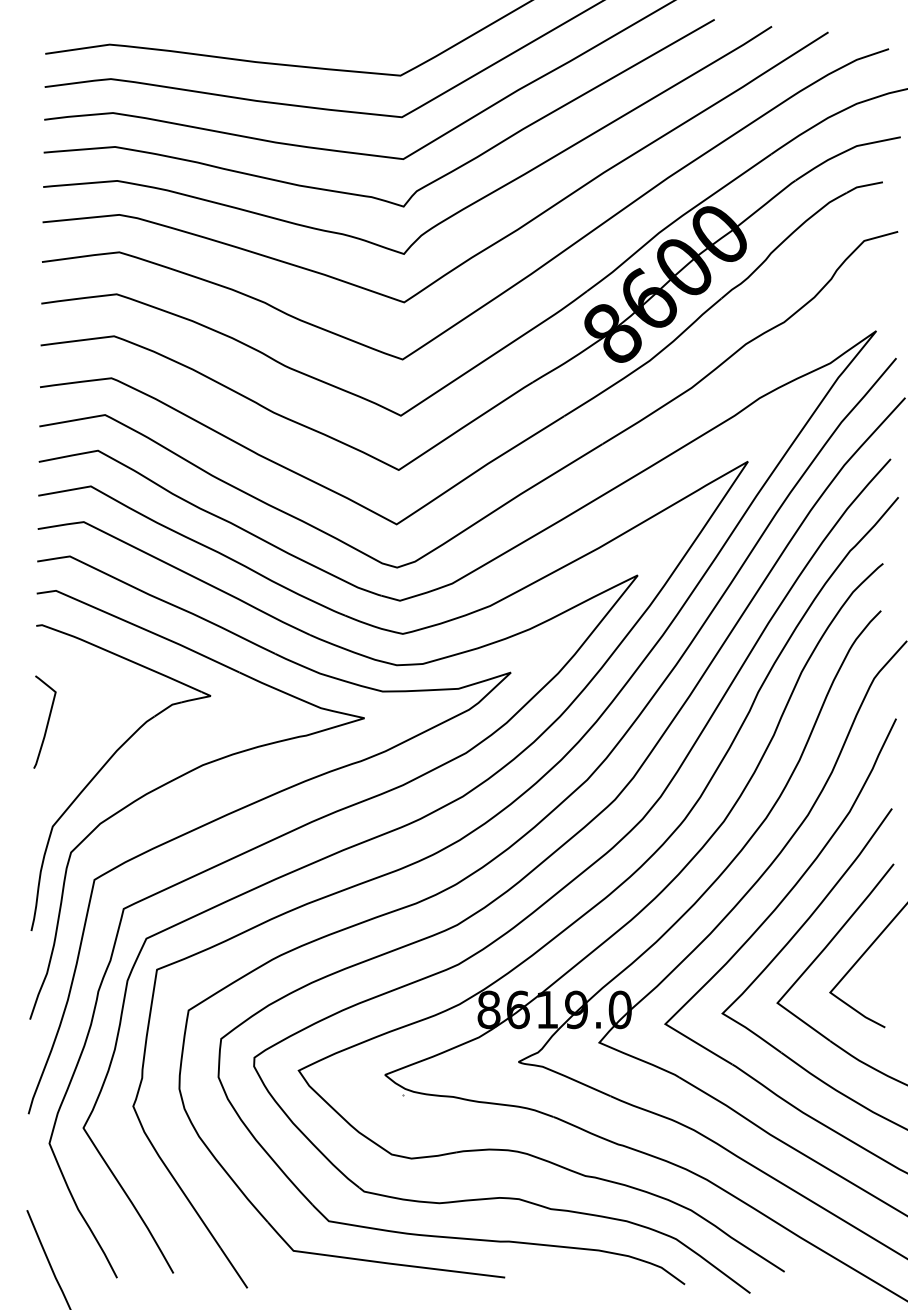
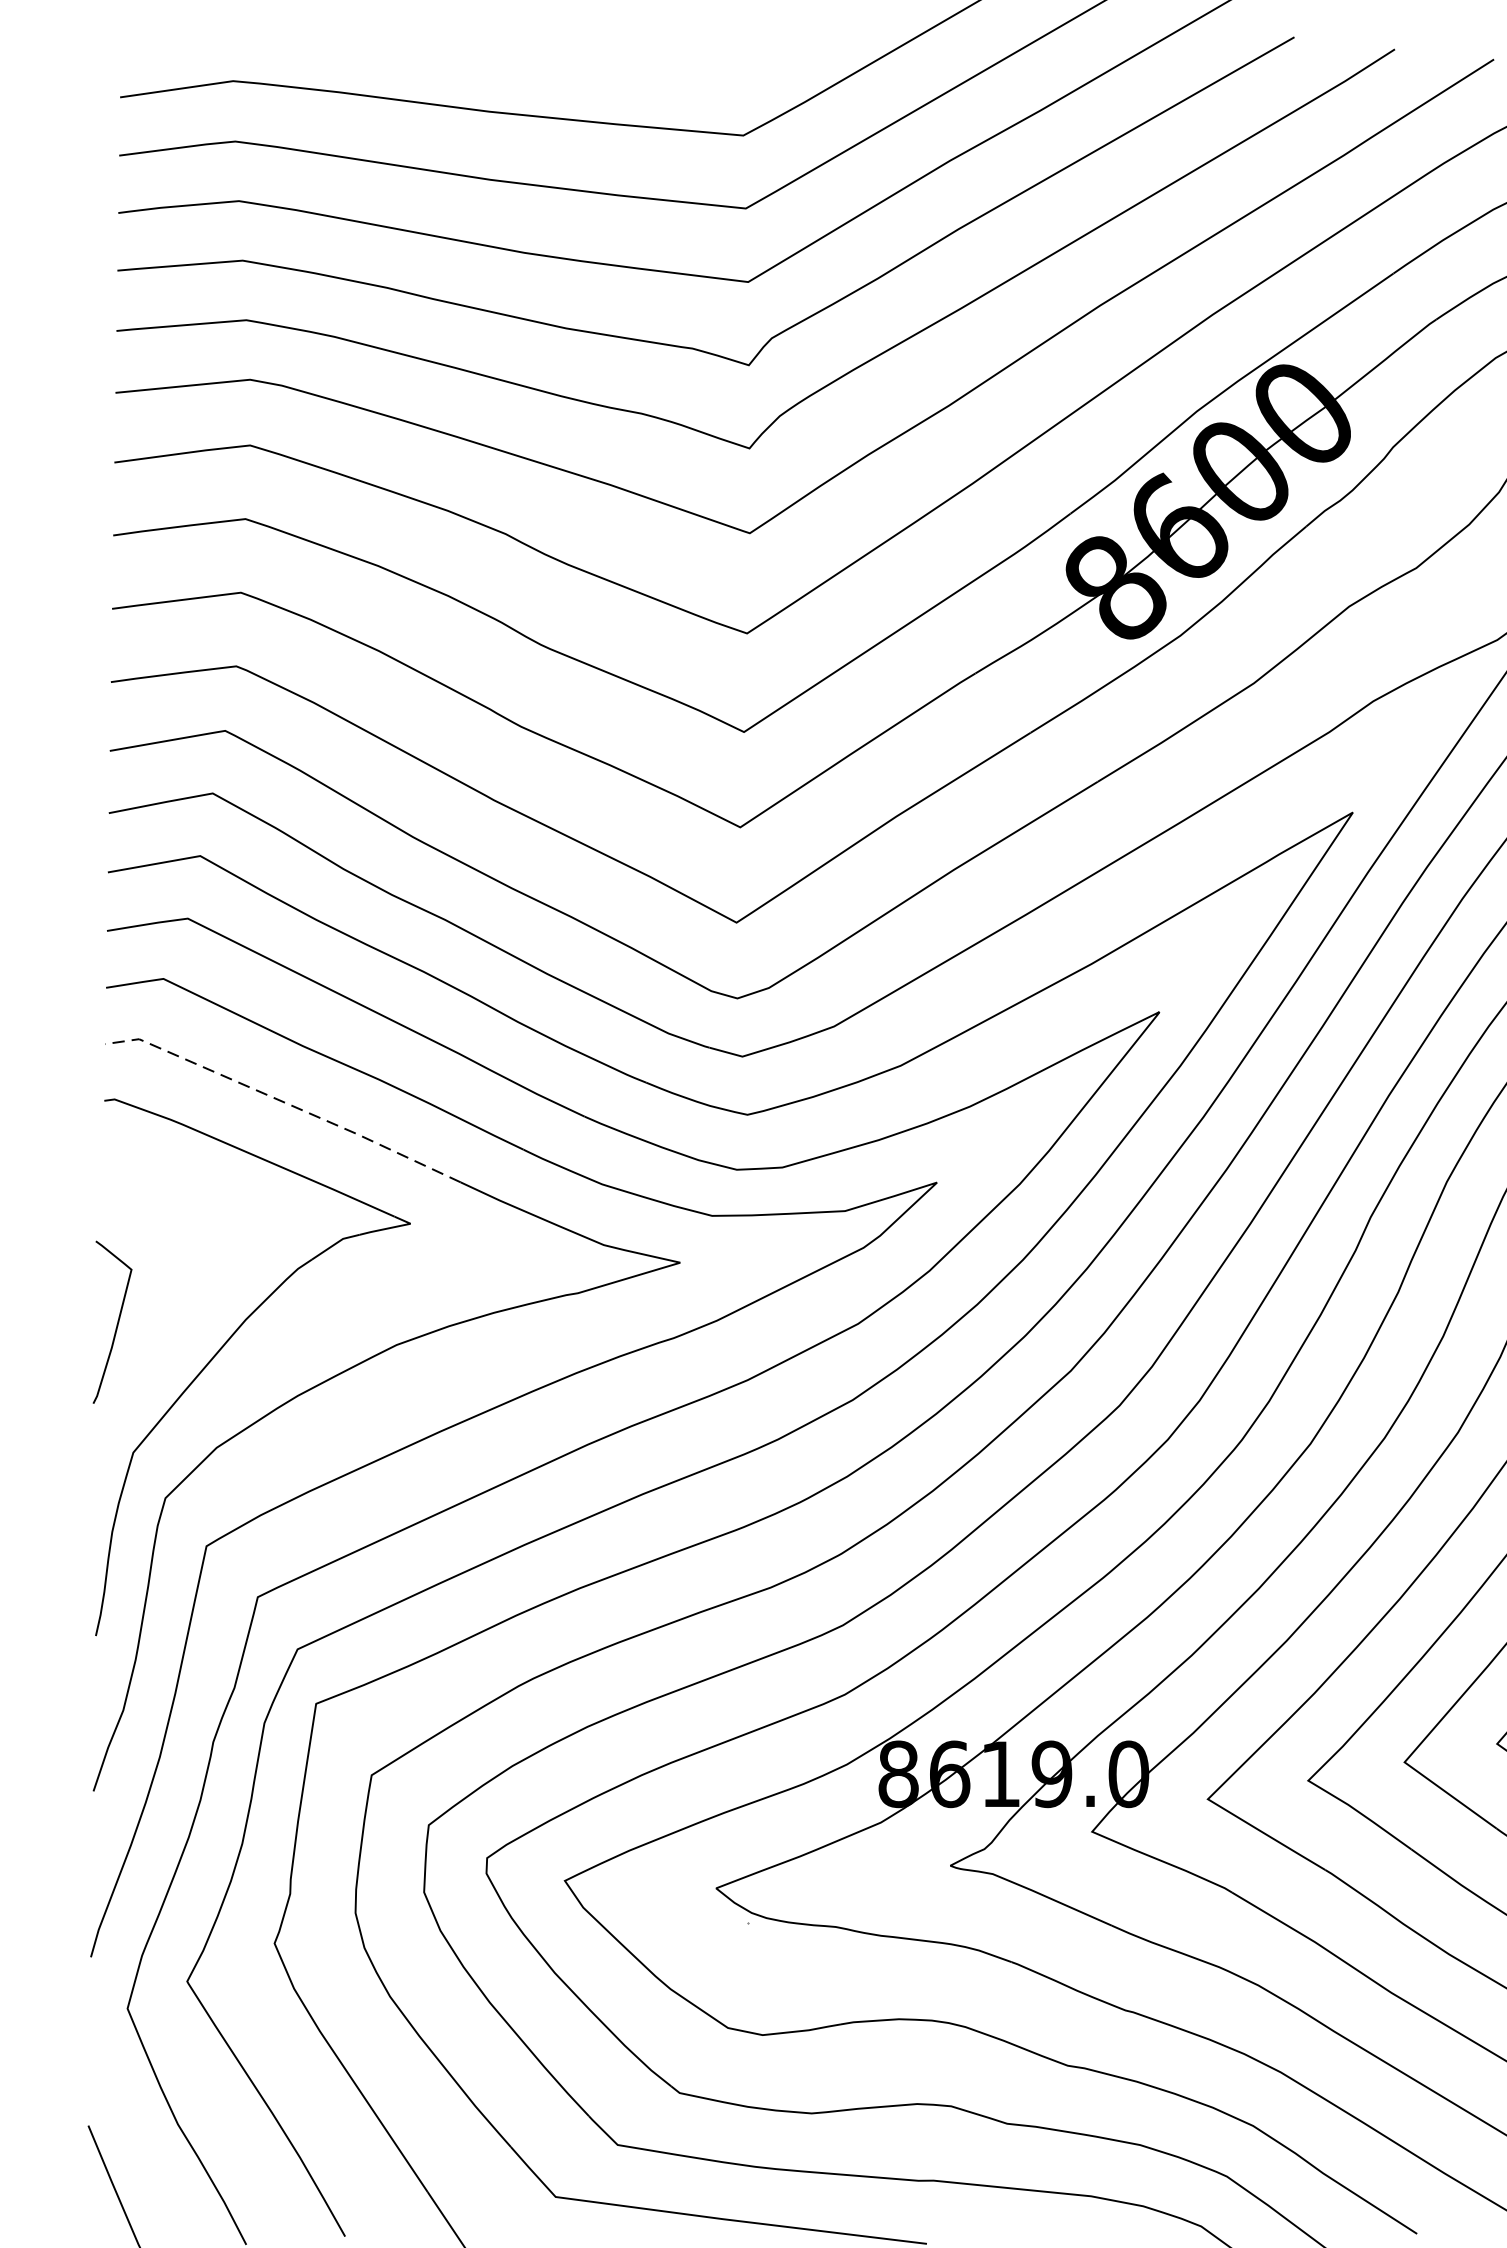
line: (139, 626) -> (285, 1101), solid -> dashed
curve: (46, 723) -> (115, 1324), moved

